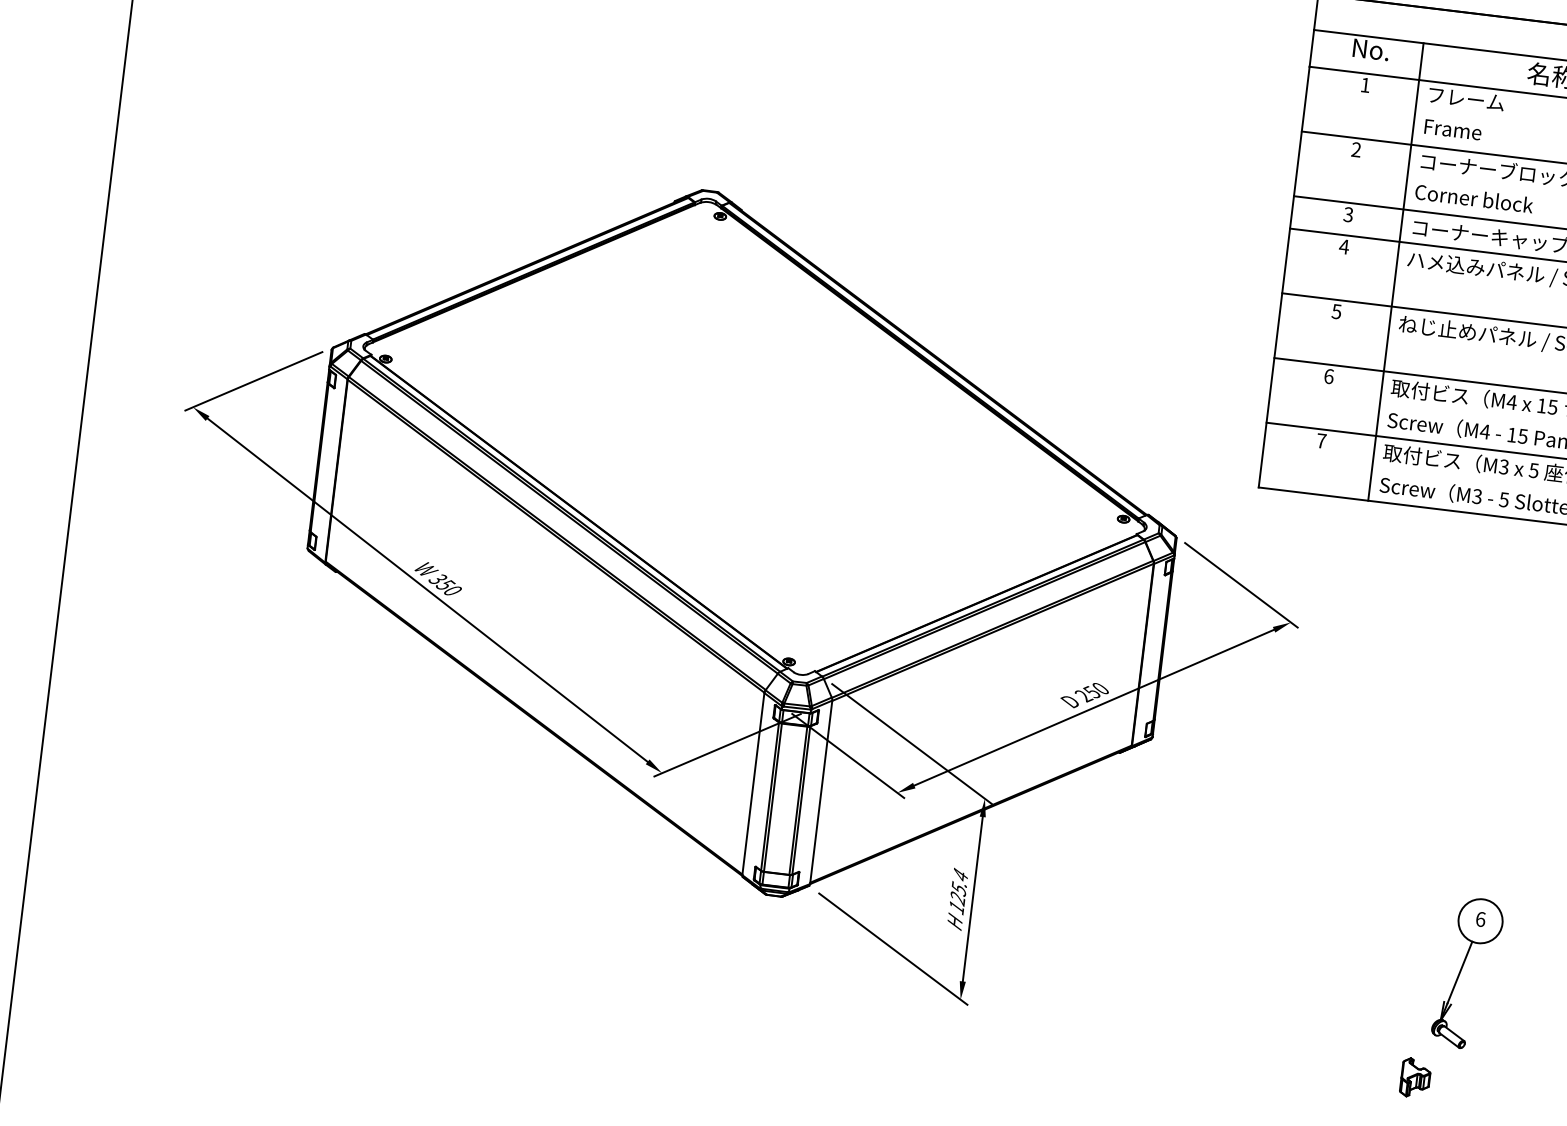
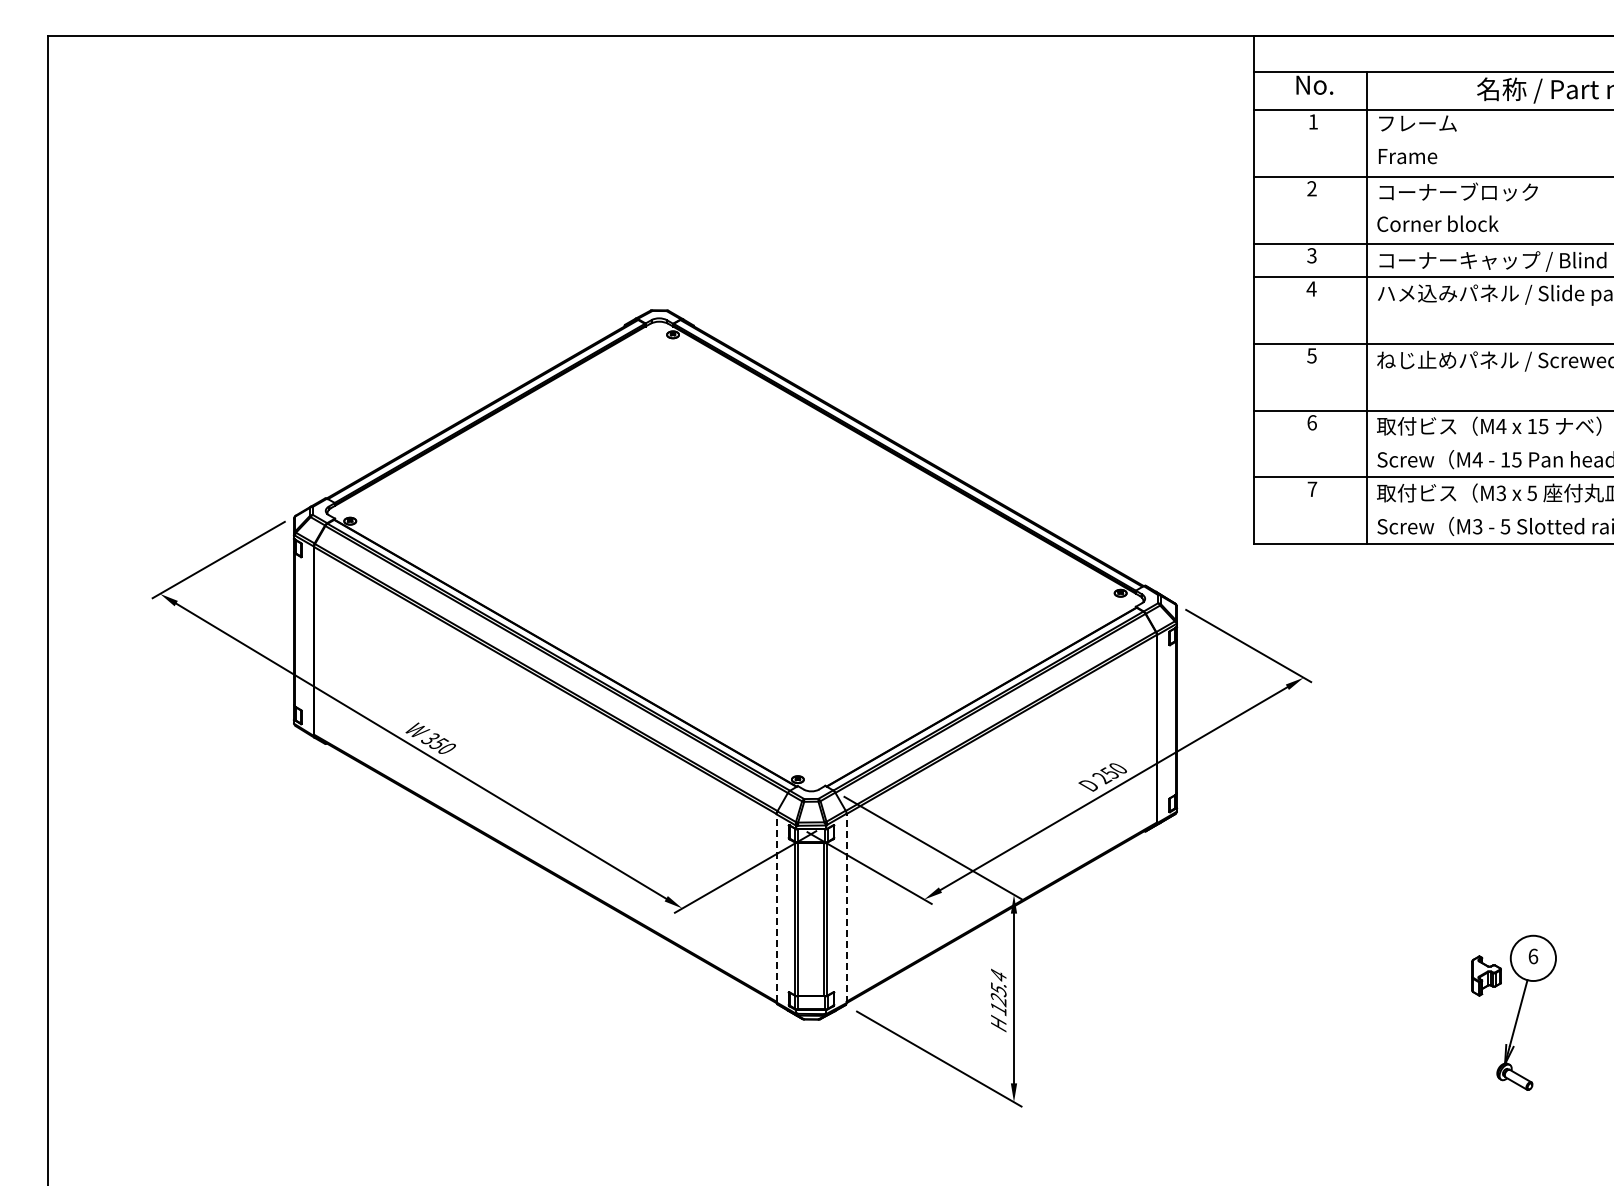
line: (753, 783) -> (776, 907), solid -> dashed
line: (821, 792) -> (846, 908), solid -> dashed
part: (1415, 1077) -> (1486, 975), moved

